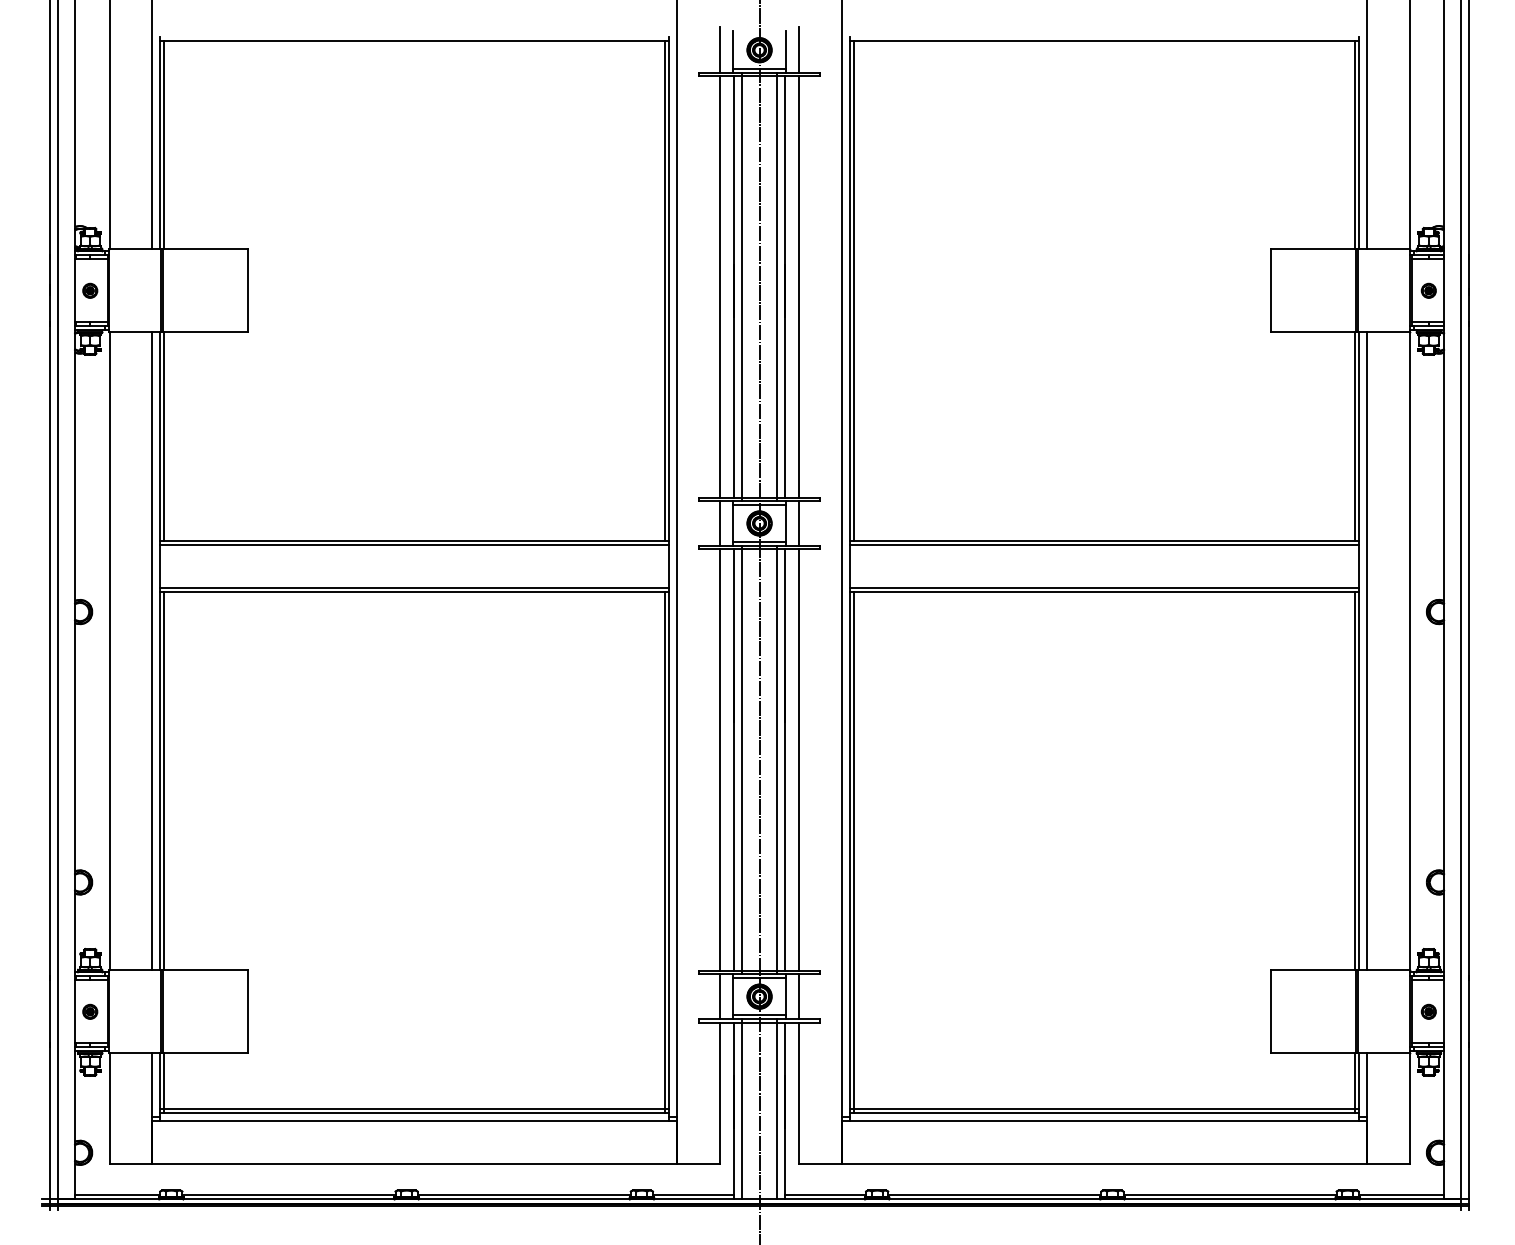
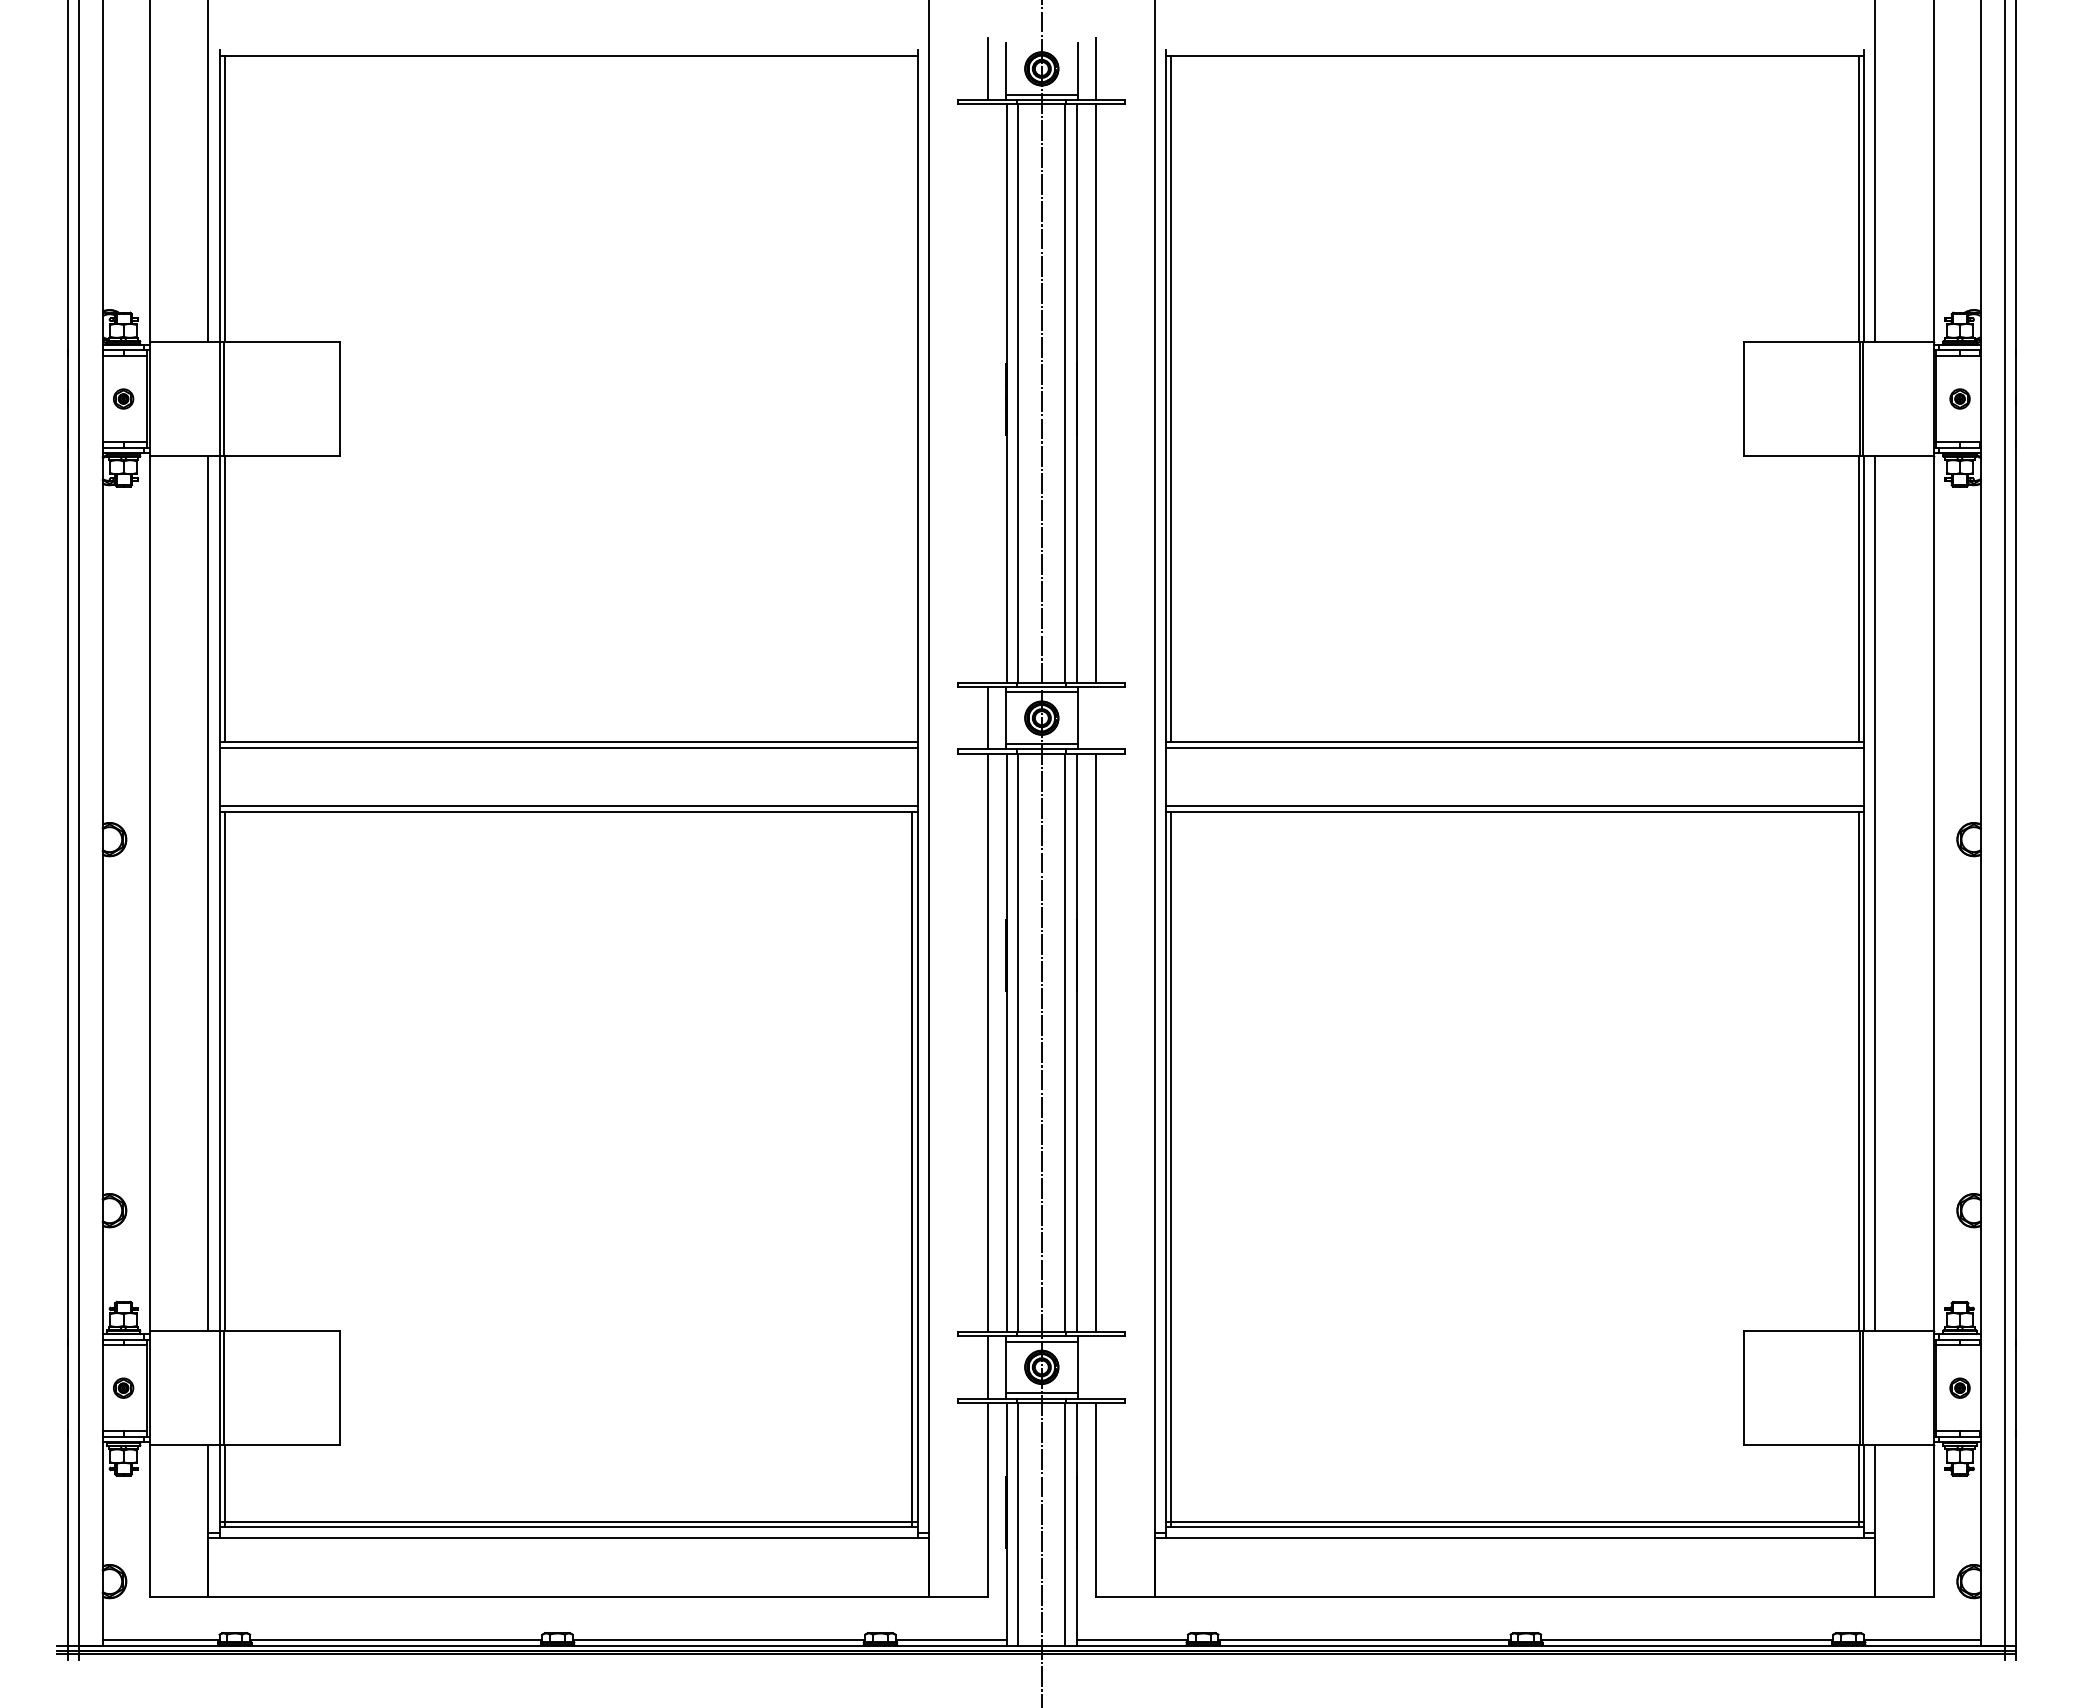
line: (719, 286) -> (987, 393), removed
line: (665, 290) -> (912, 398), removed
line: (799, 523) -> (1096, 717), removed
line: (799, 996) -> (1096, 1367), removed

